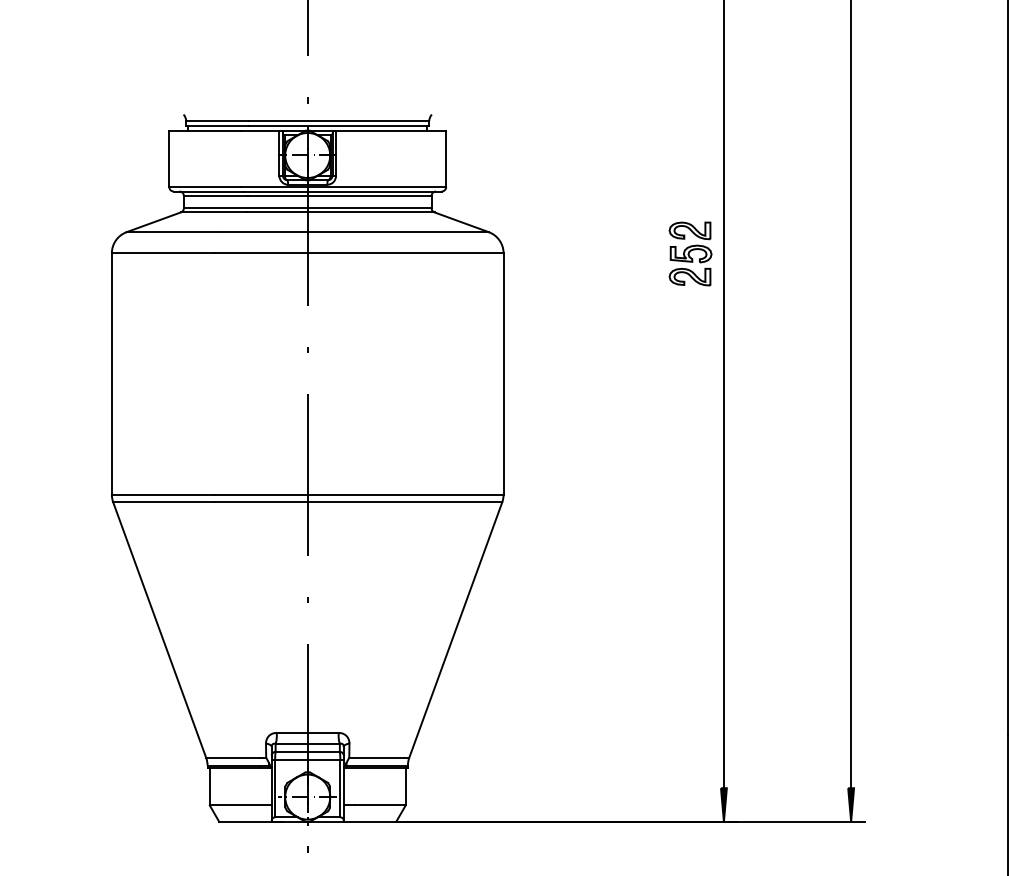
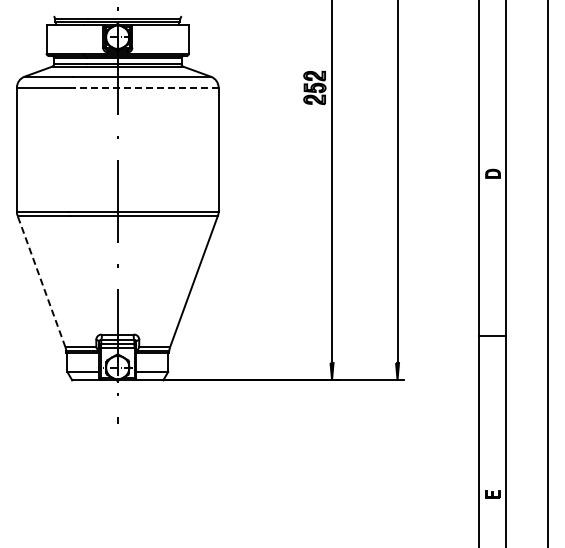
line: (359, 253) -> (144, 87), solid -> dashed
line: (159, 629) -> (41, 281), solid -> dashed

